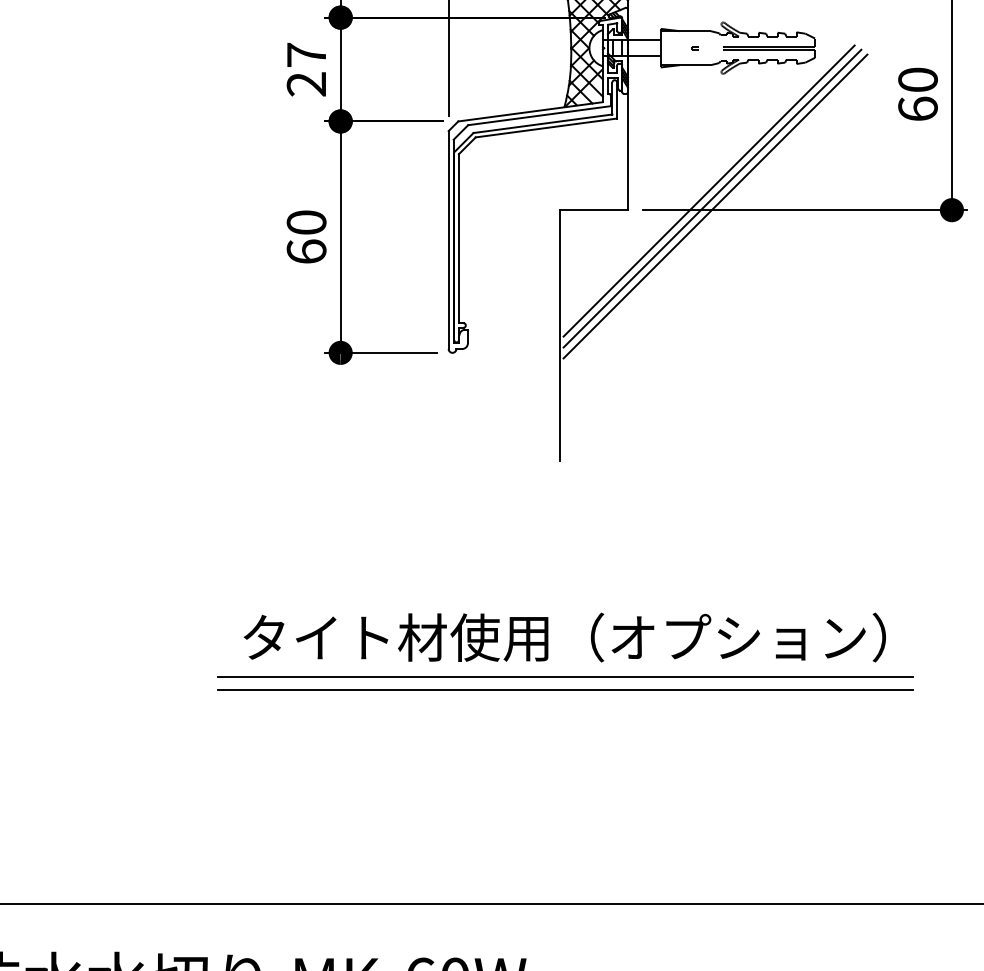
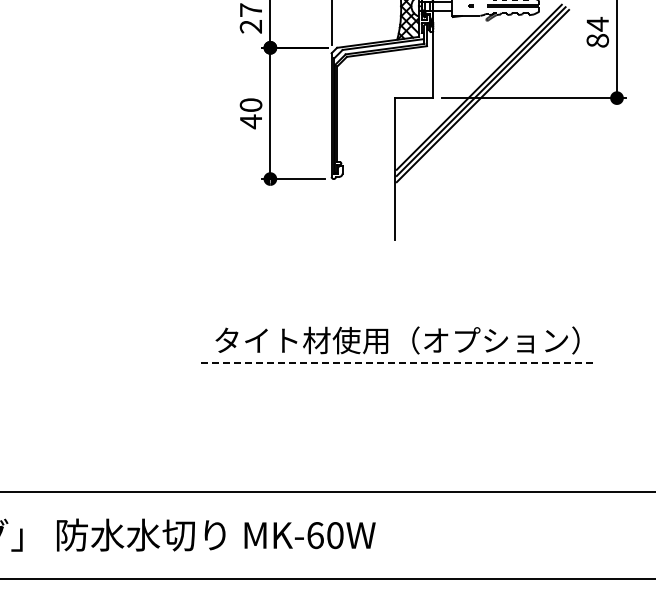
text: (917, 92) -> (597, 31), 60 -> 84
text: (305, 251) -> (250, 121), 60 -> 40
line: (564, 676) -> (397, 362), solid -> dashed
line: (564, 690) -> (397, 370), removed

